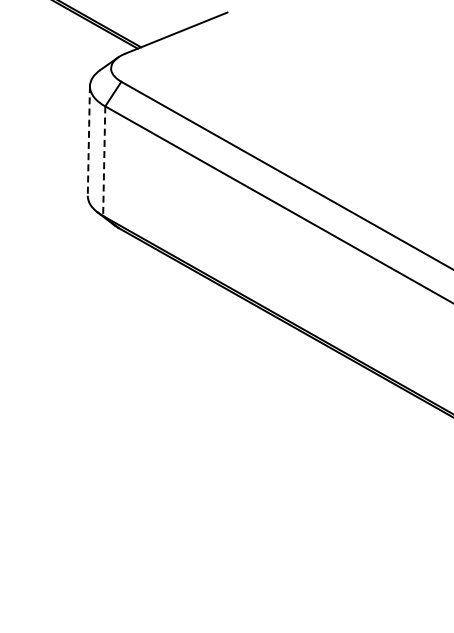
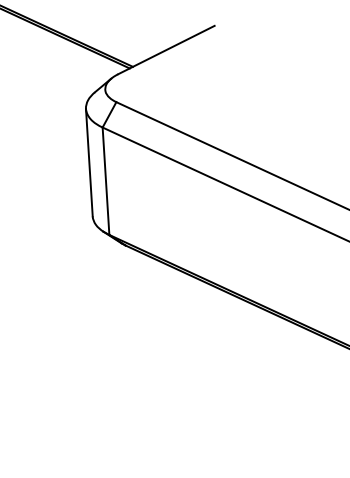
line: (88, 141) -> (89, 163), dashed -> solid
line: (104, 161) -> (106, 181), dashed -> solid

